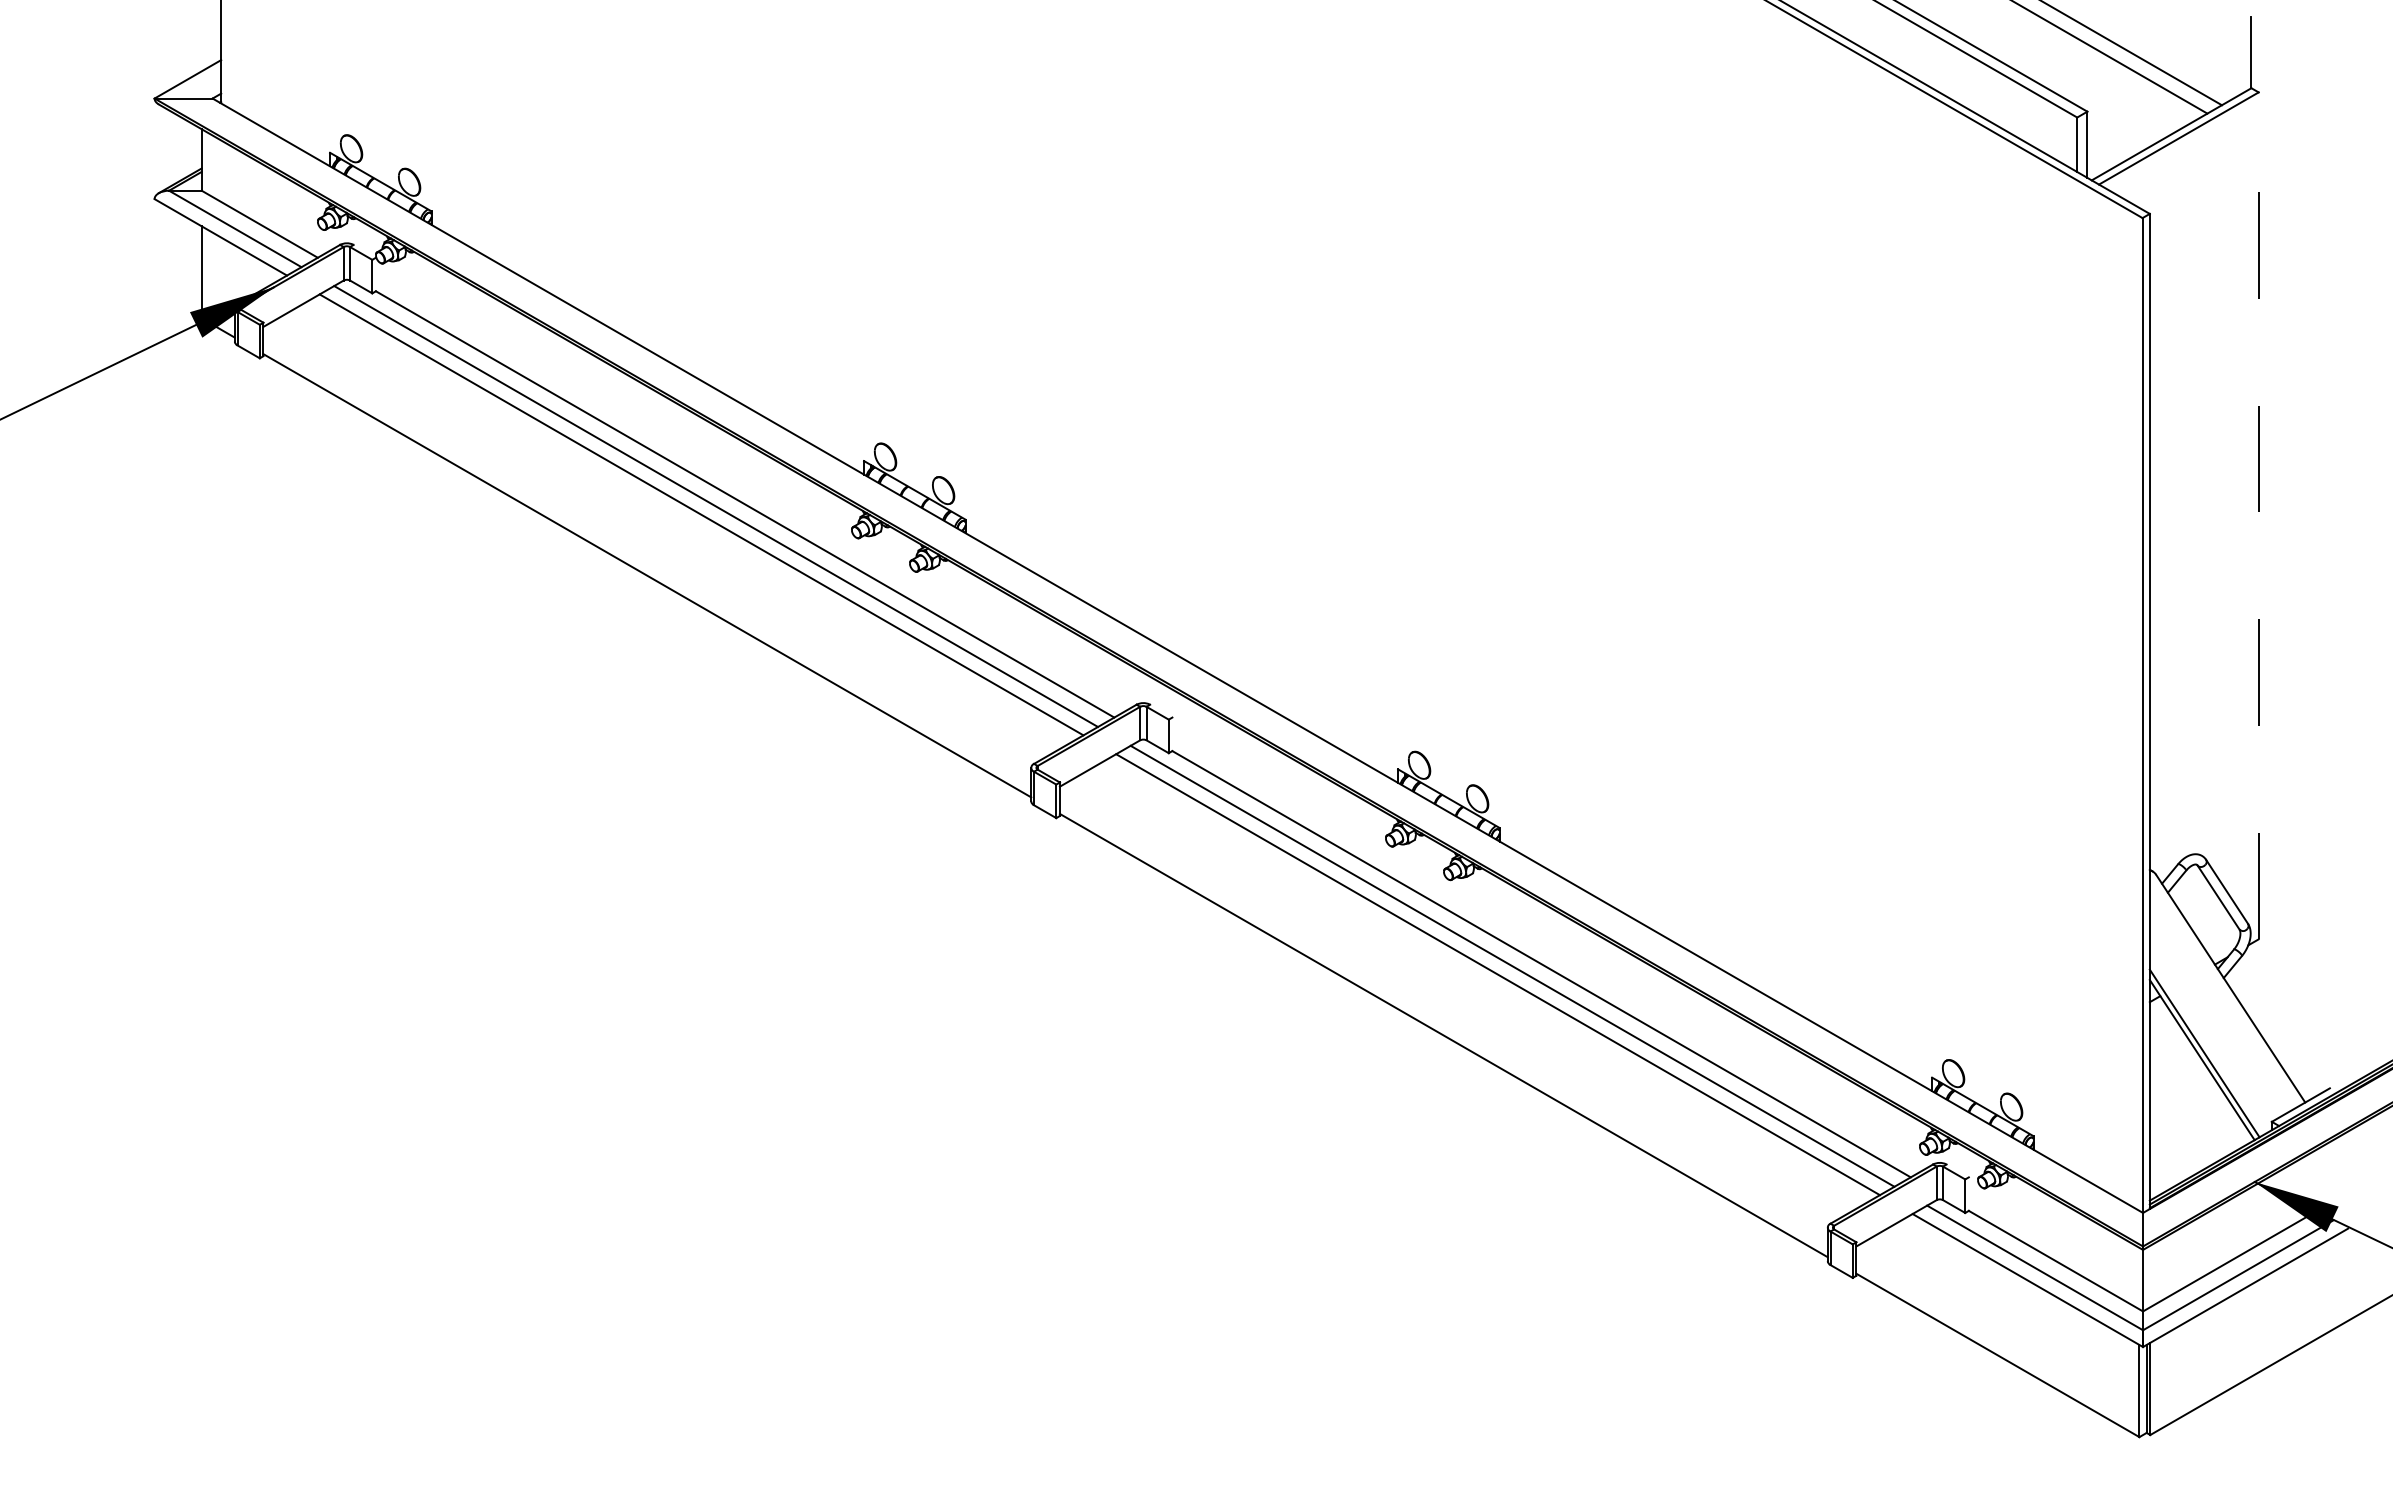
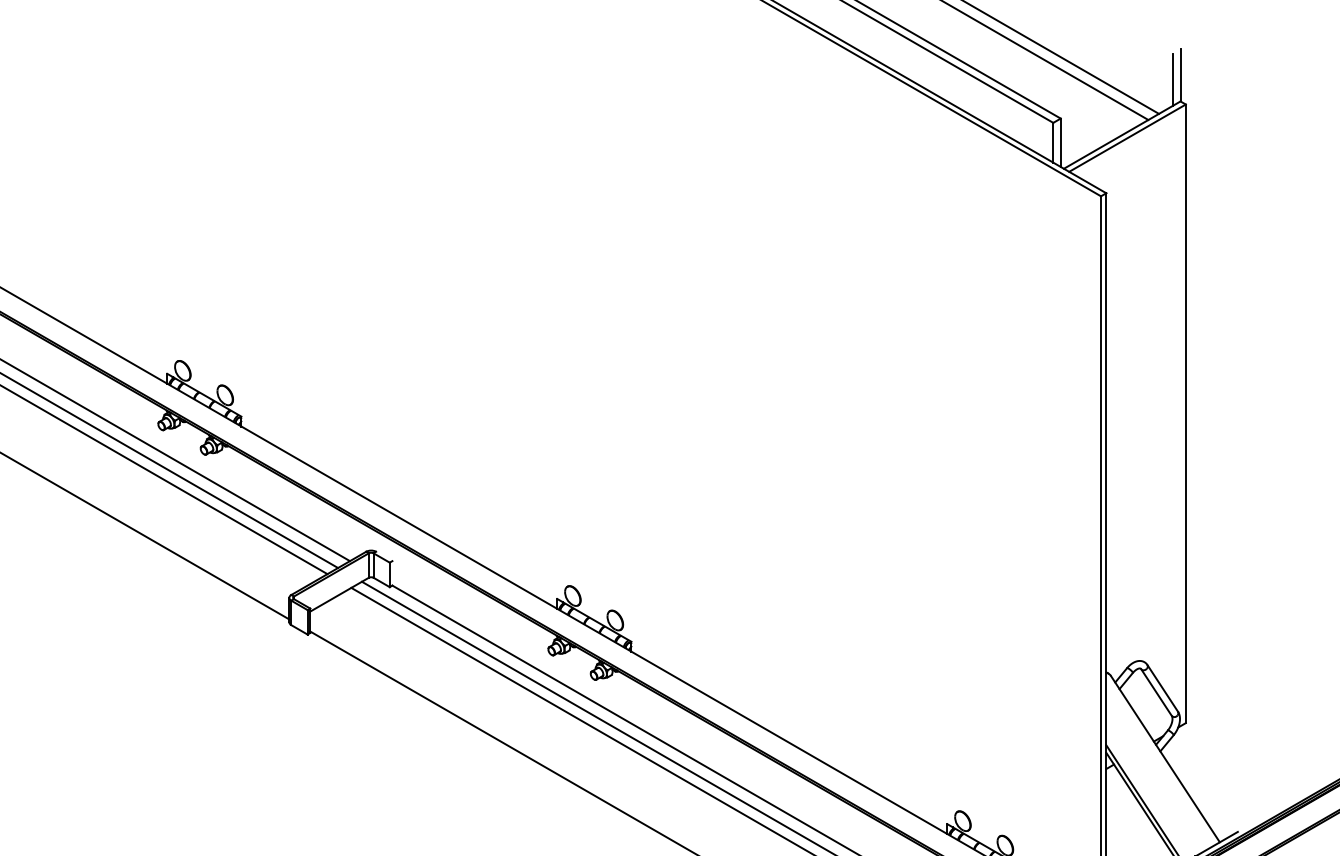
line: (2241, 58) -> (1173, 79), added
line: (2258, 515) -> (1185, 413), dashed -> solid

